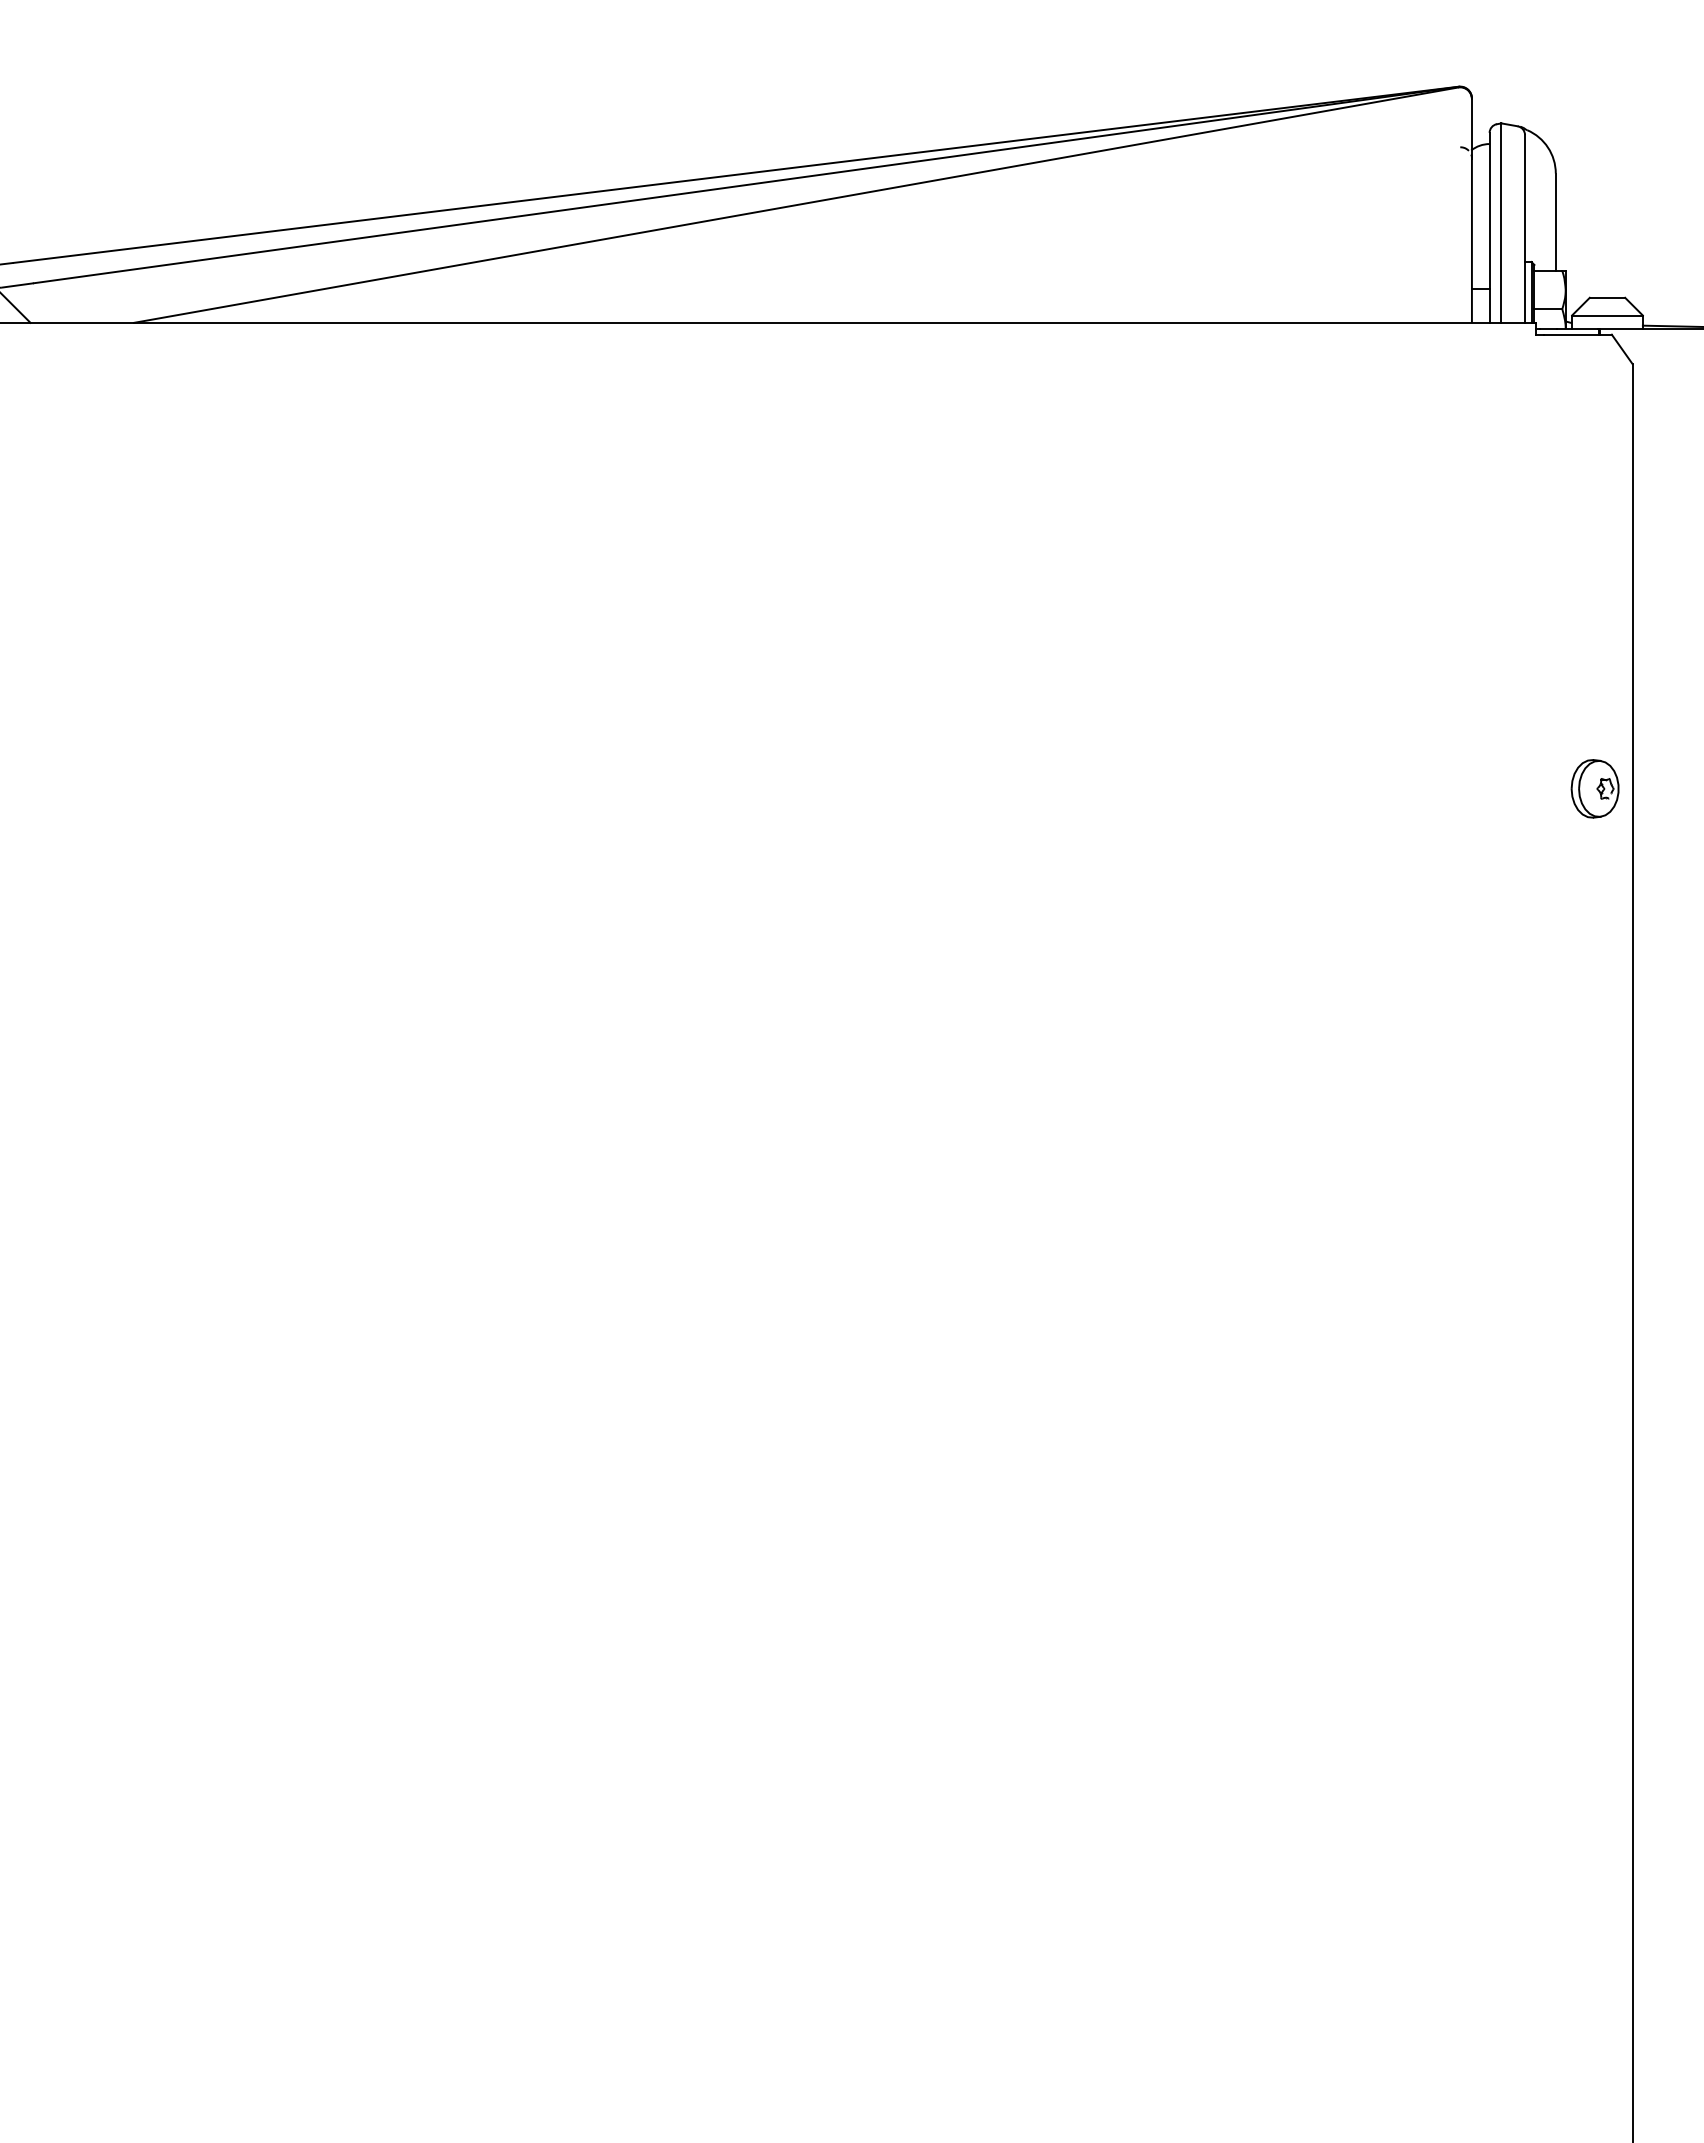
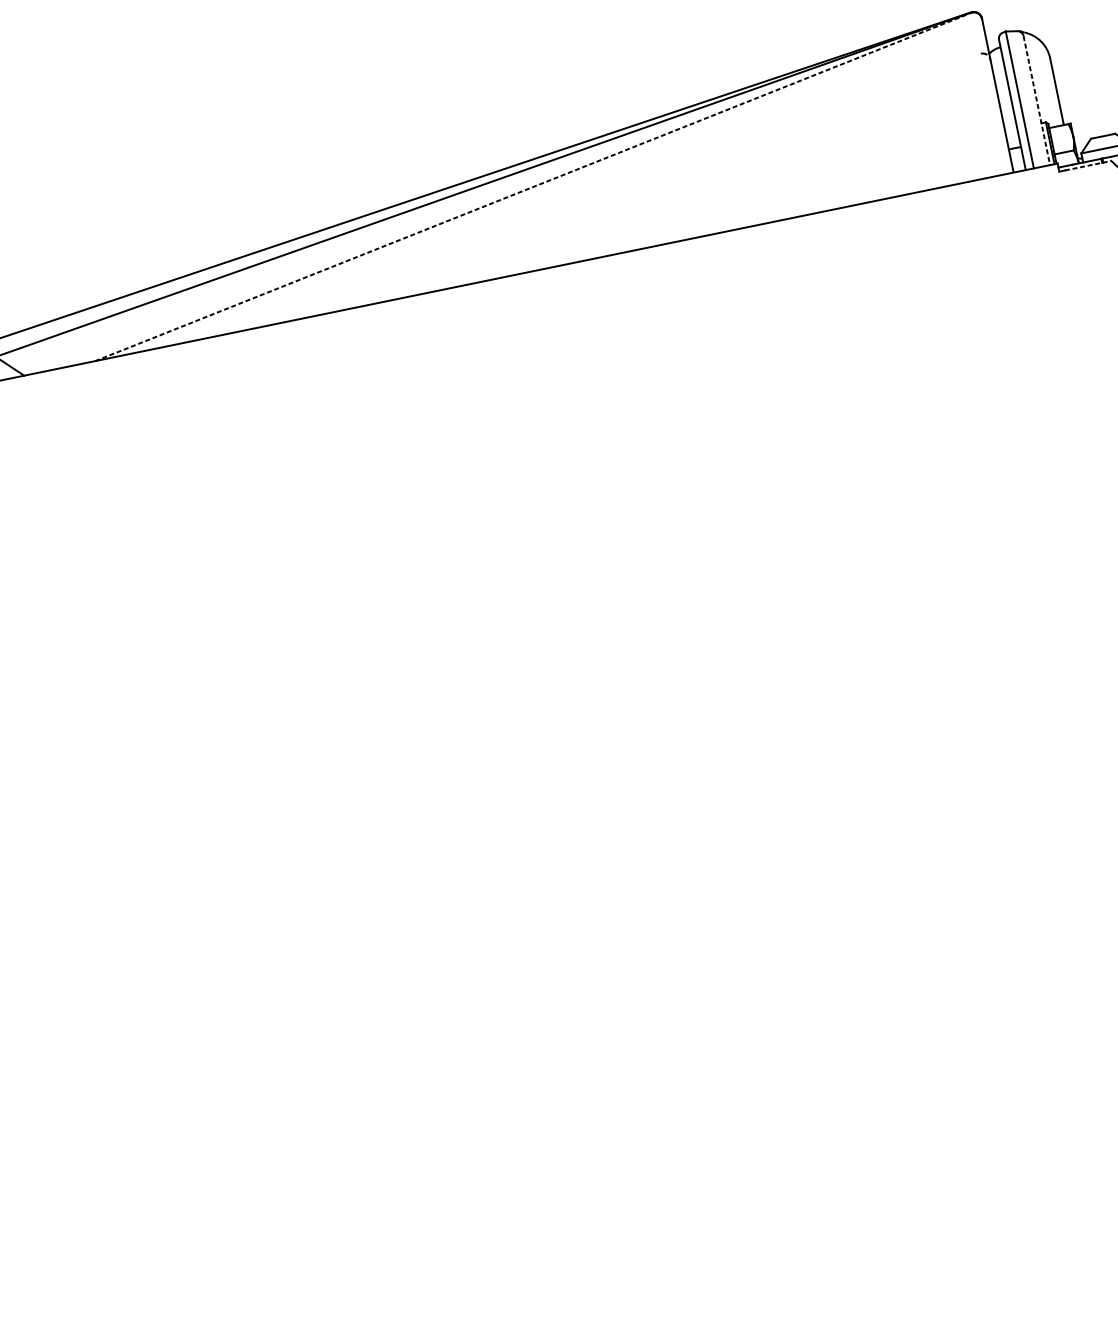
line: (796, 205) -> (533, 187), solid -> dashed
line: (1525, 228) -> (1037, 100), solid -> dashed
line: (1578, 334) -> (1088, 165), solid -> dashed

